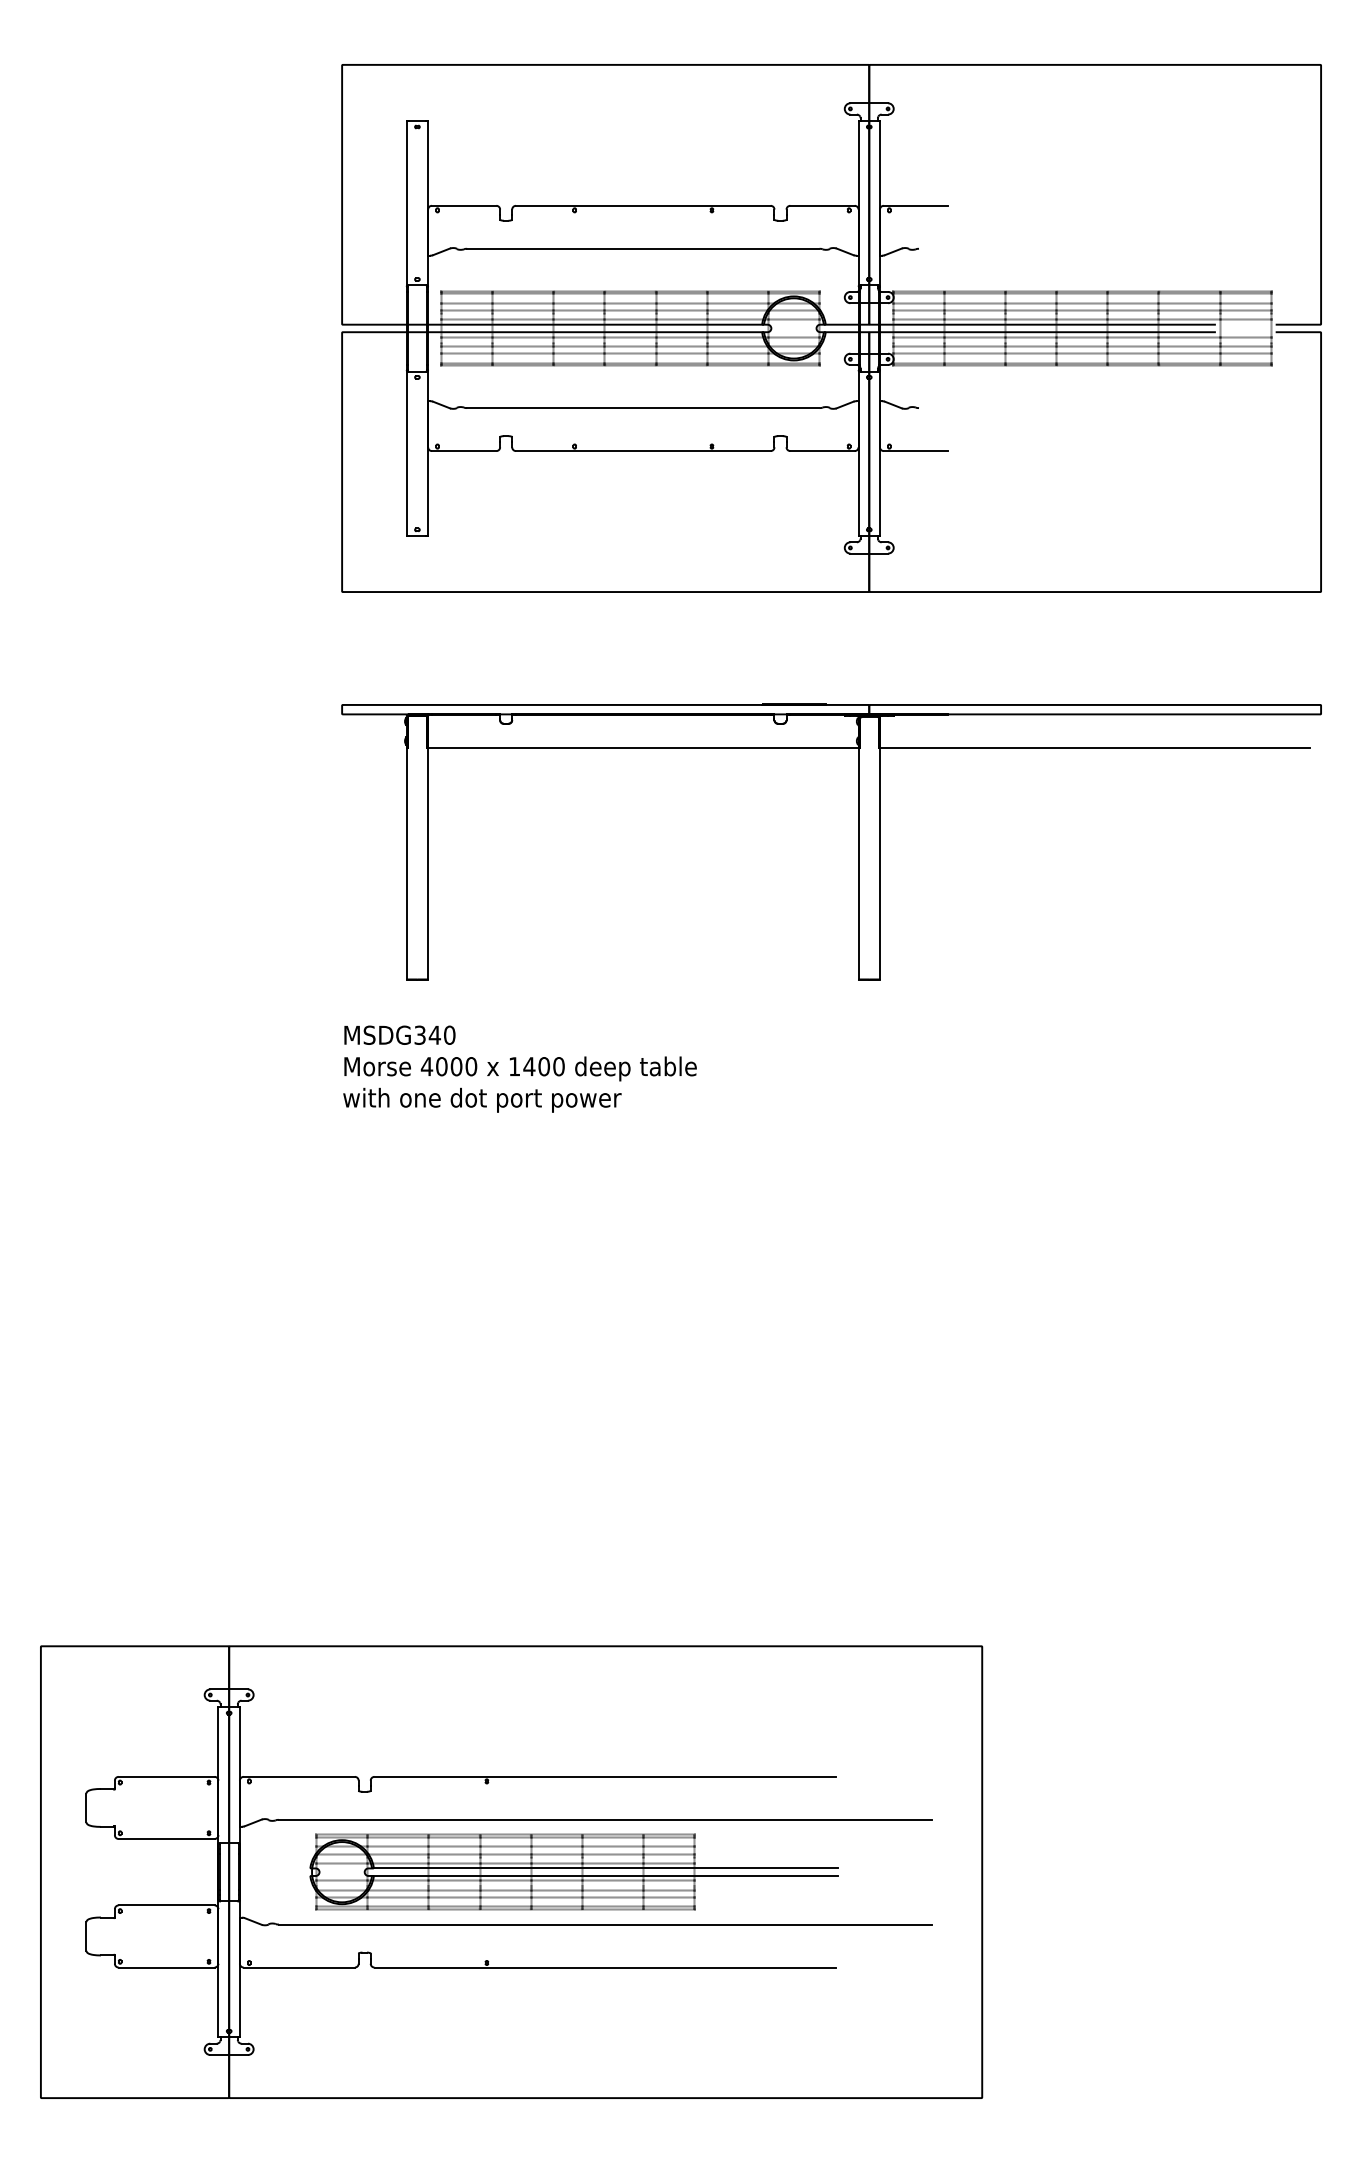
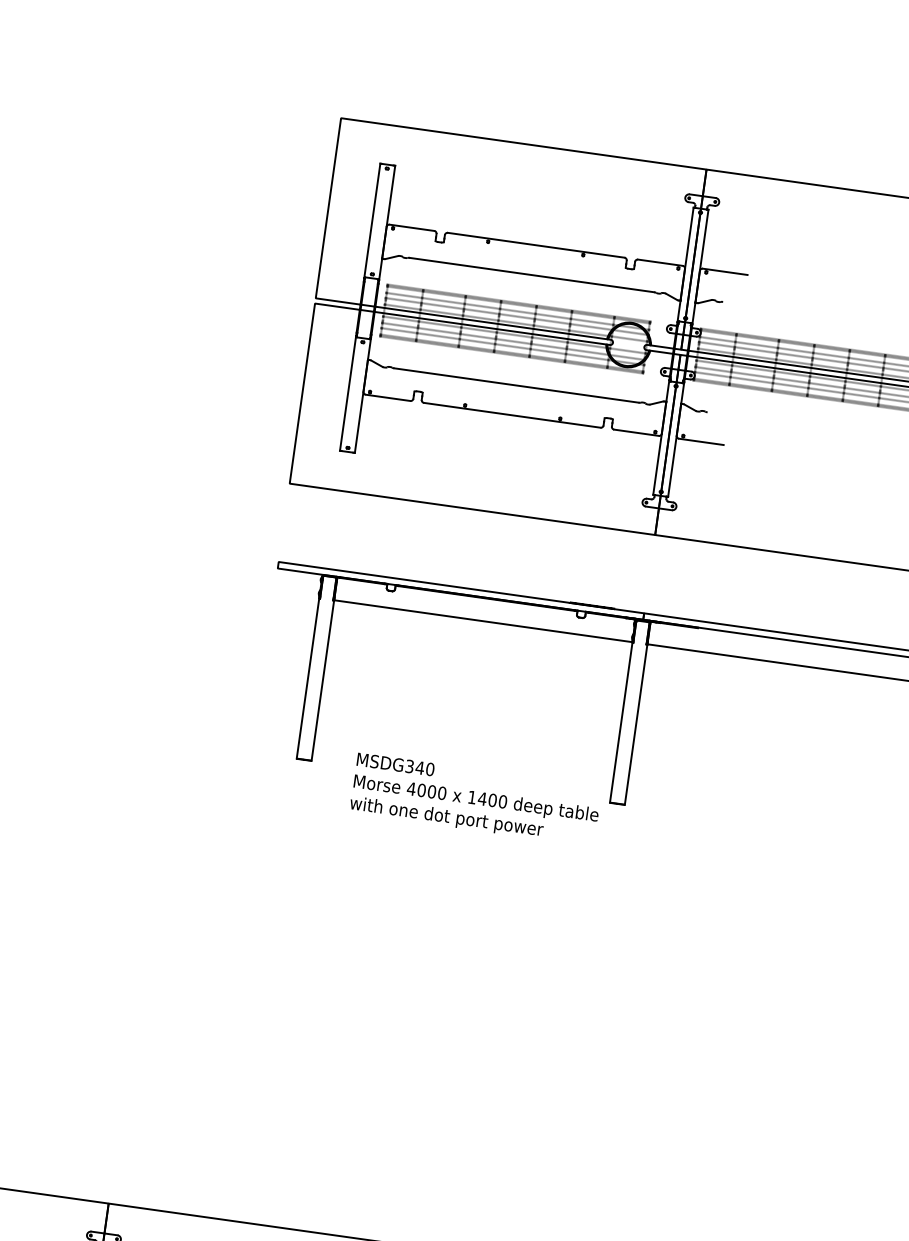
text: (519, 1068) -> (475, 799), moved

